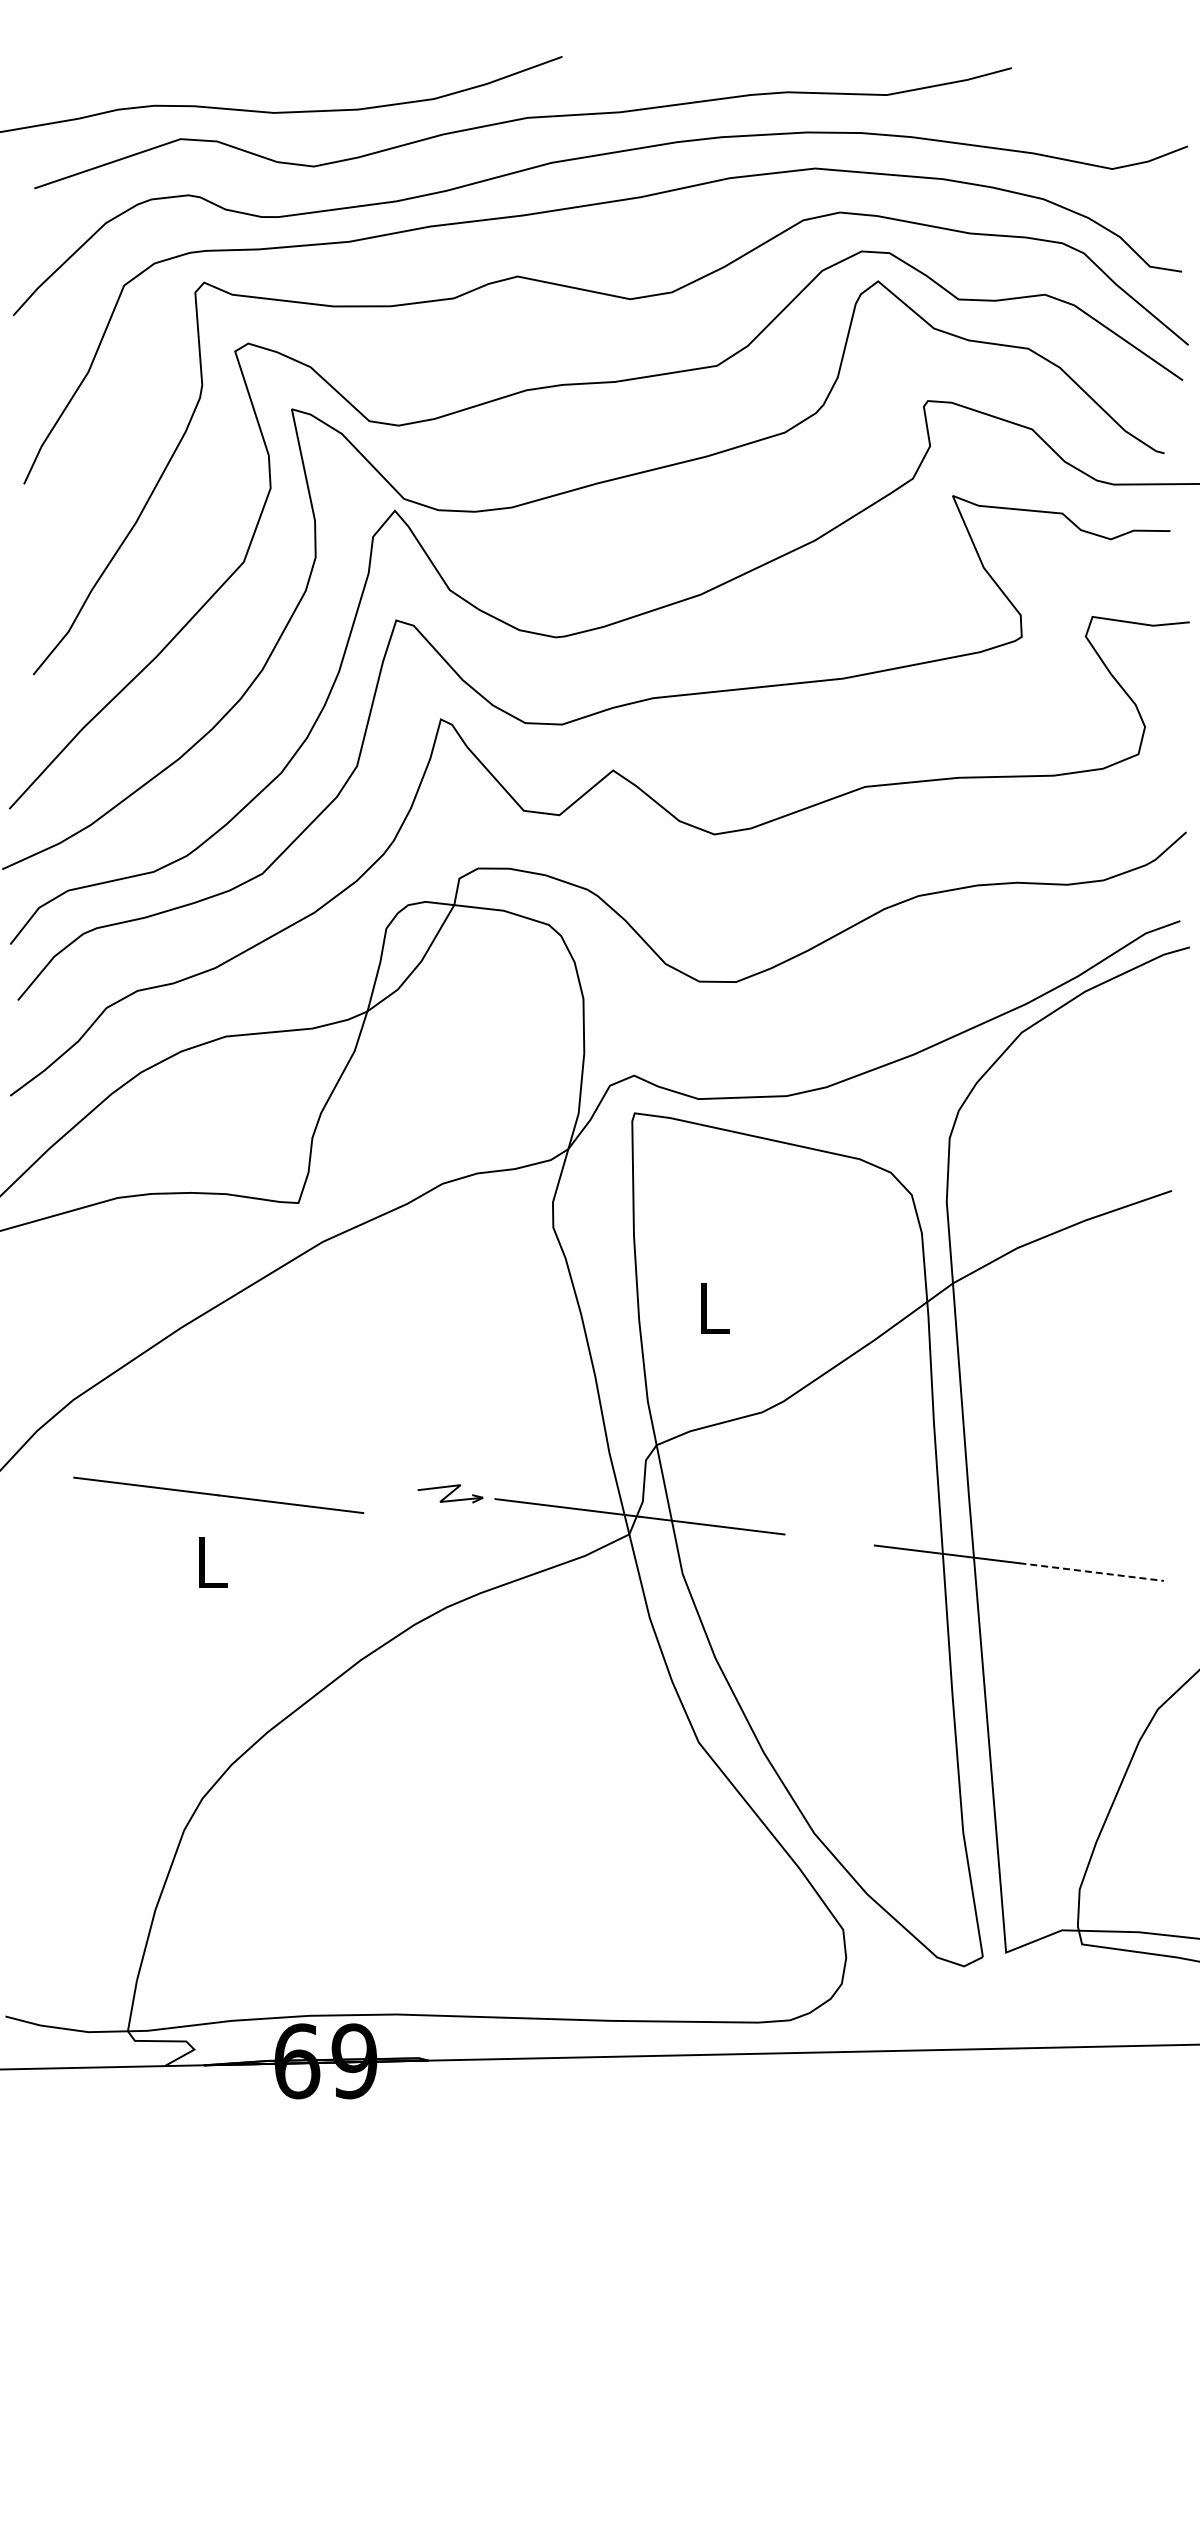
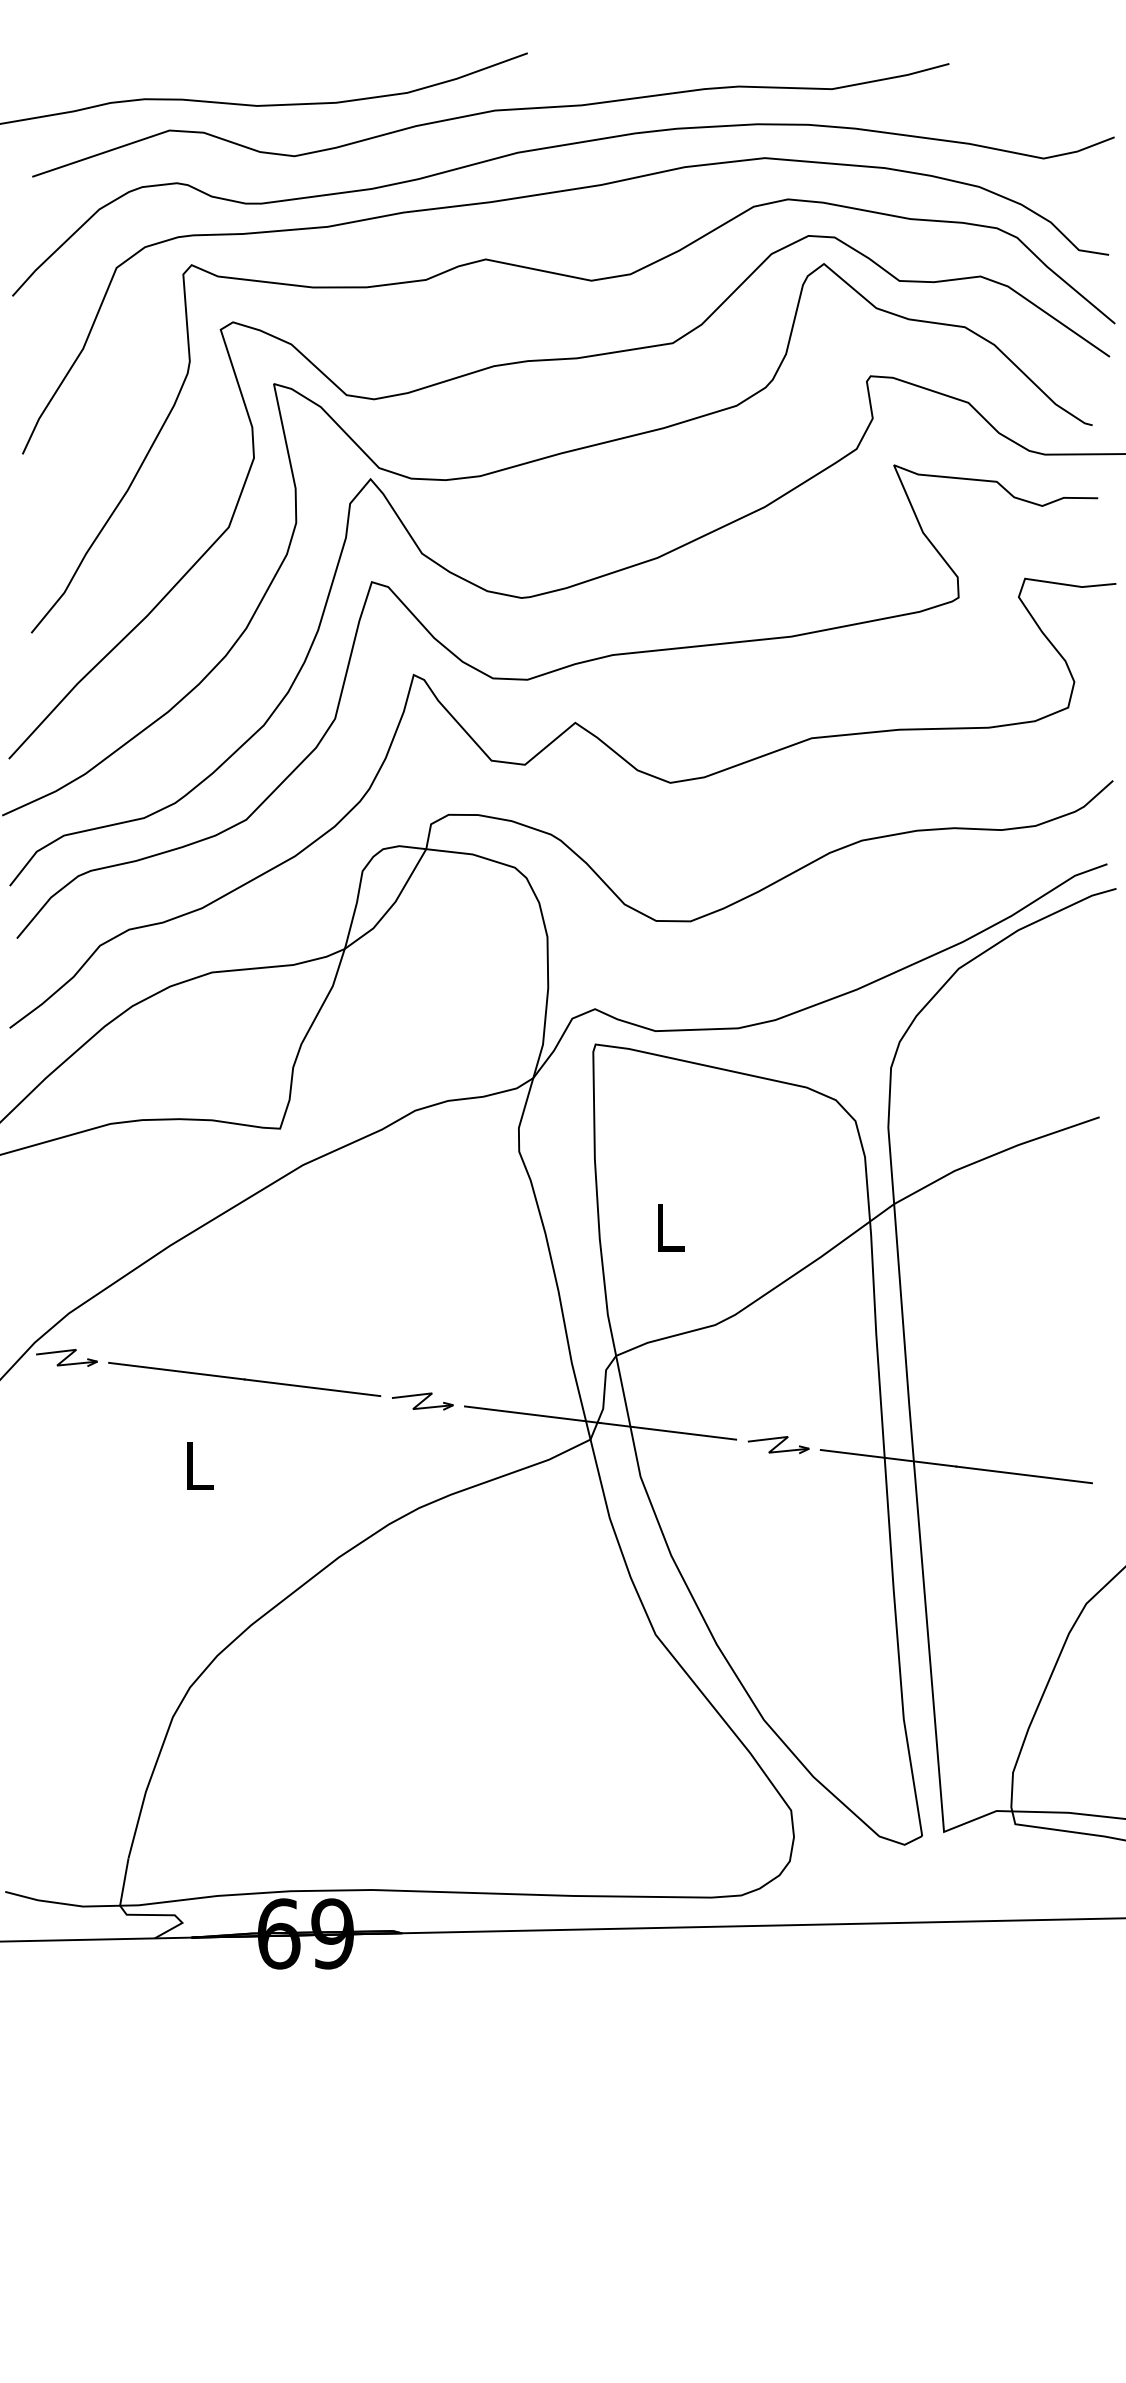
part: (70, 1446) -> (66, 1357), added
line: (218, 1494) -> (244, 1378), moved
part: (829, 1539) -> (778, 1444), added
line: (1091, 1572) -> (1024, 1475), dashed -> solid

